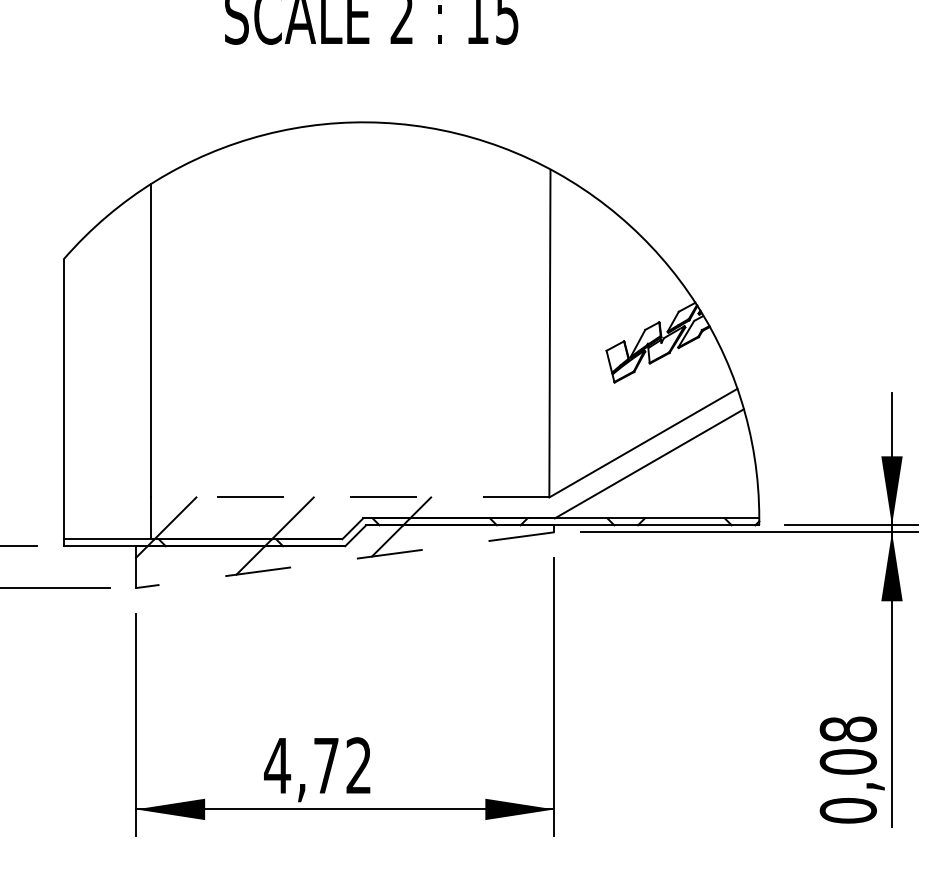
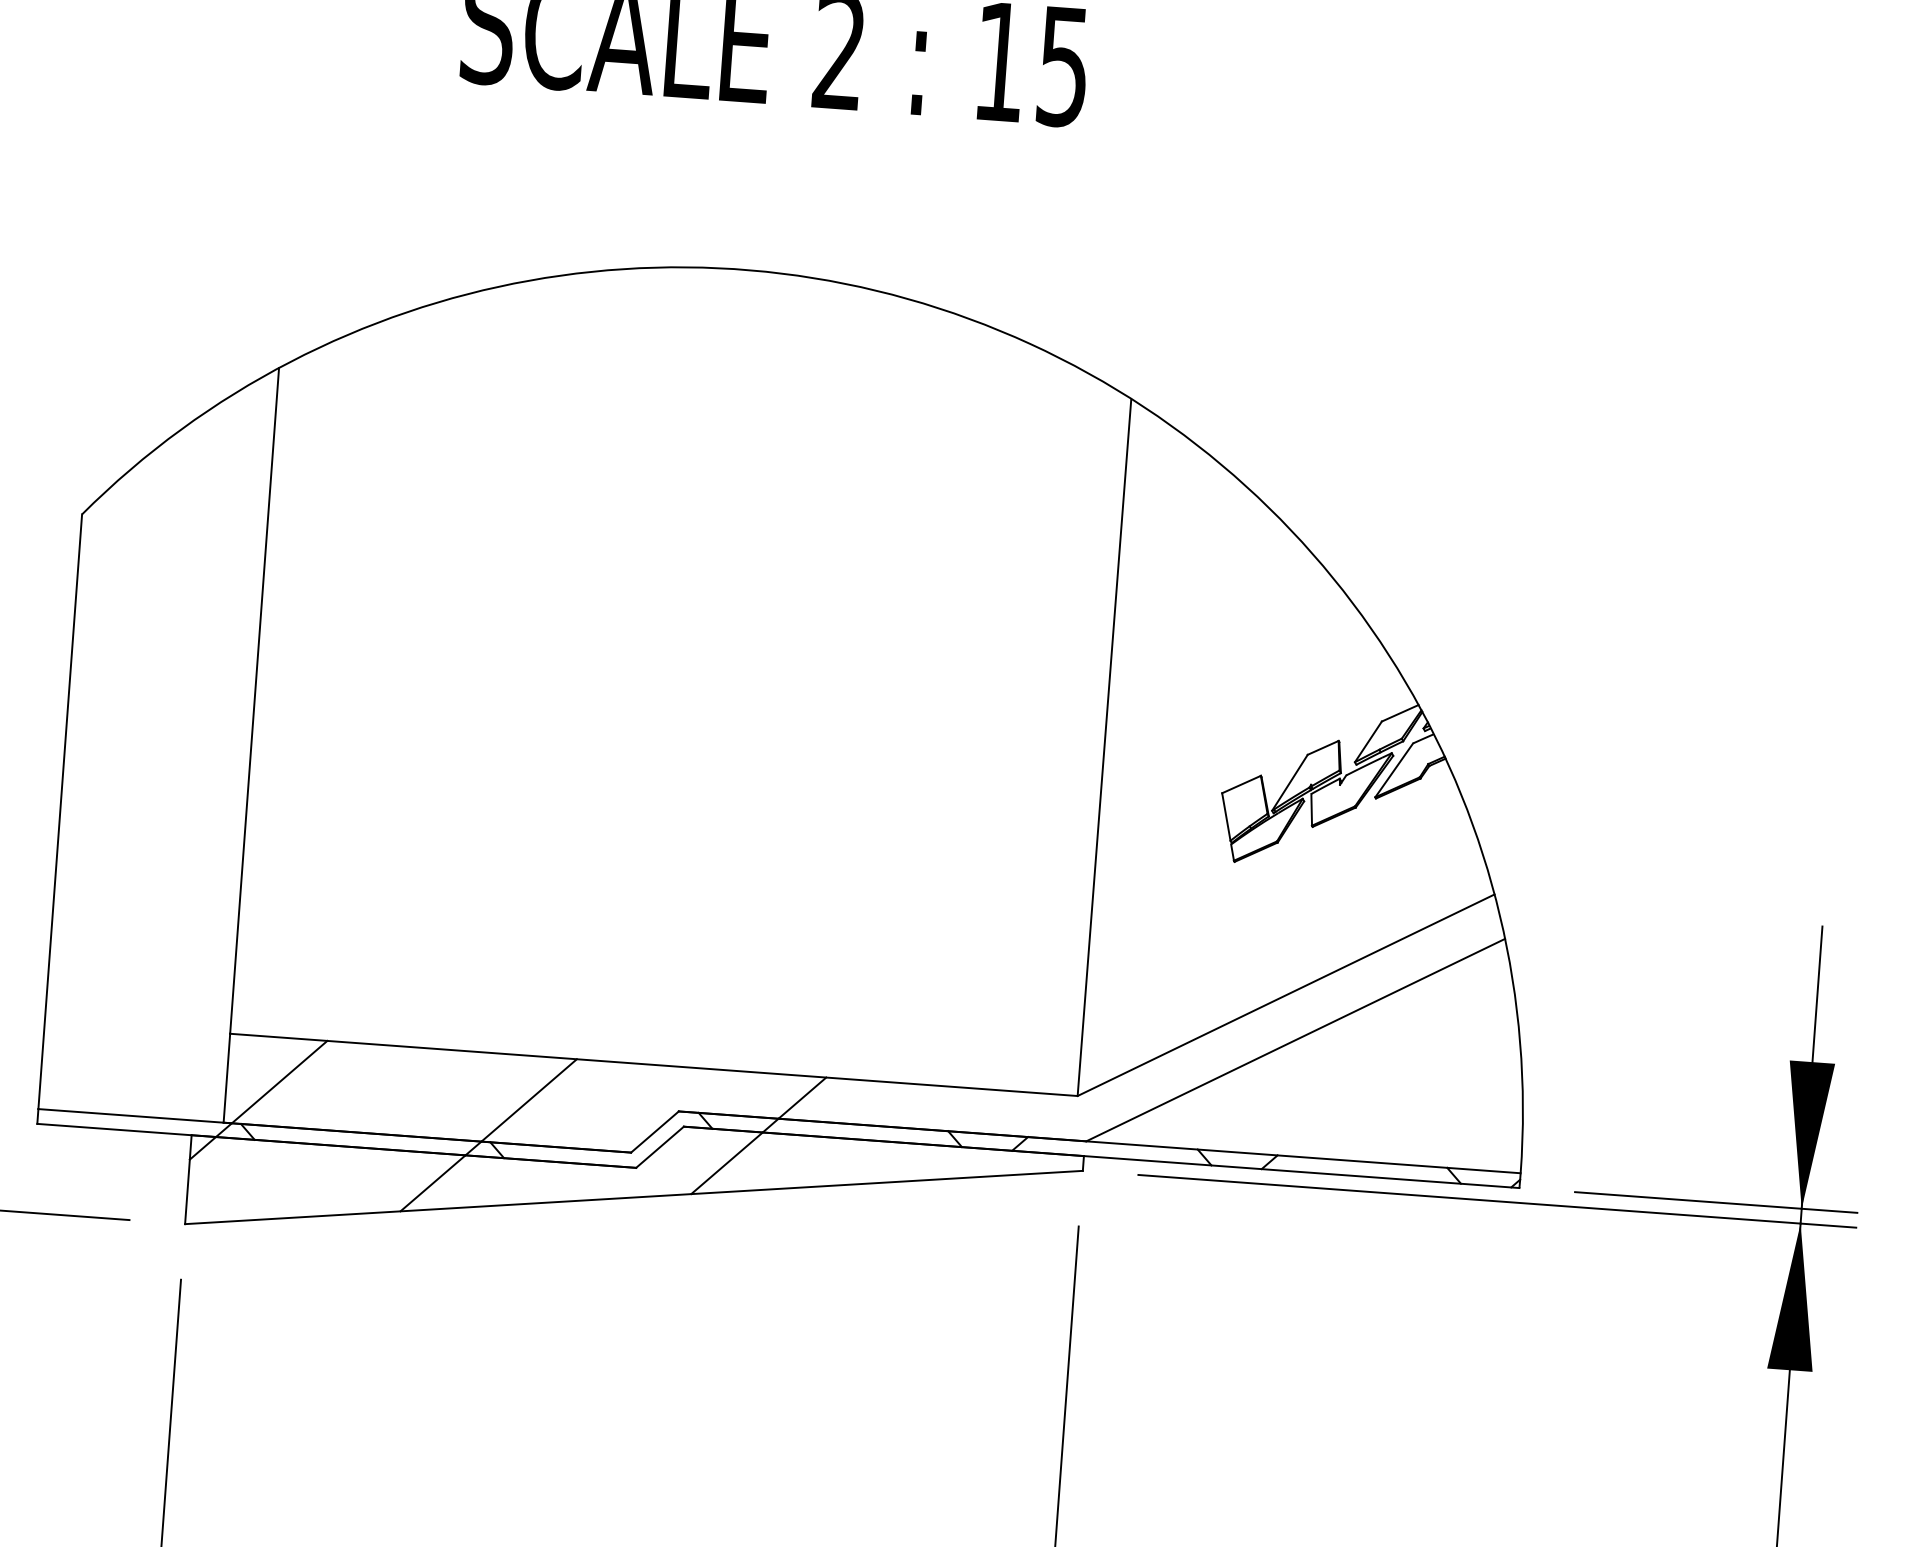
line: (349, 497) -> (652, 1064), dashed -> solid
line: (345, 560) -> (634, 1198), dashed -> solid

